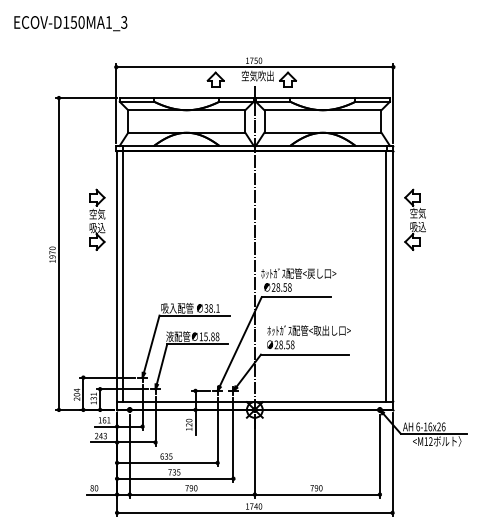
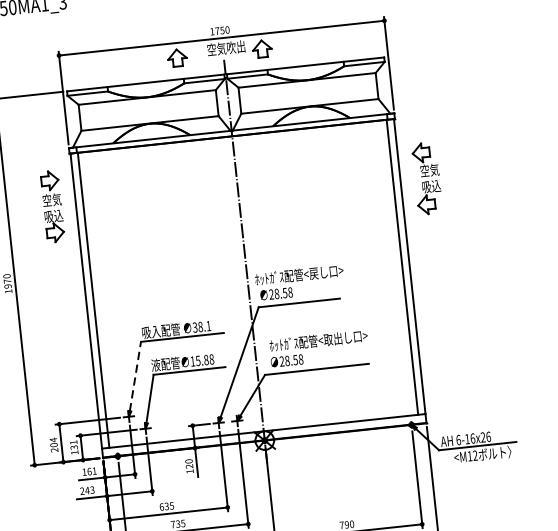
part: (97, 219) -> (52, 206), moved
part: (414, 219) -> (426, 178), moved
line: (151, 344) -> (135, 376), solid -> dashed

